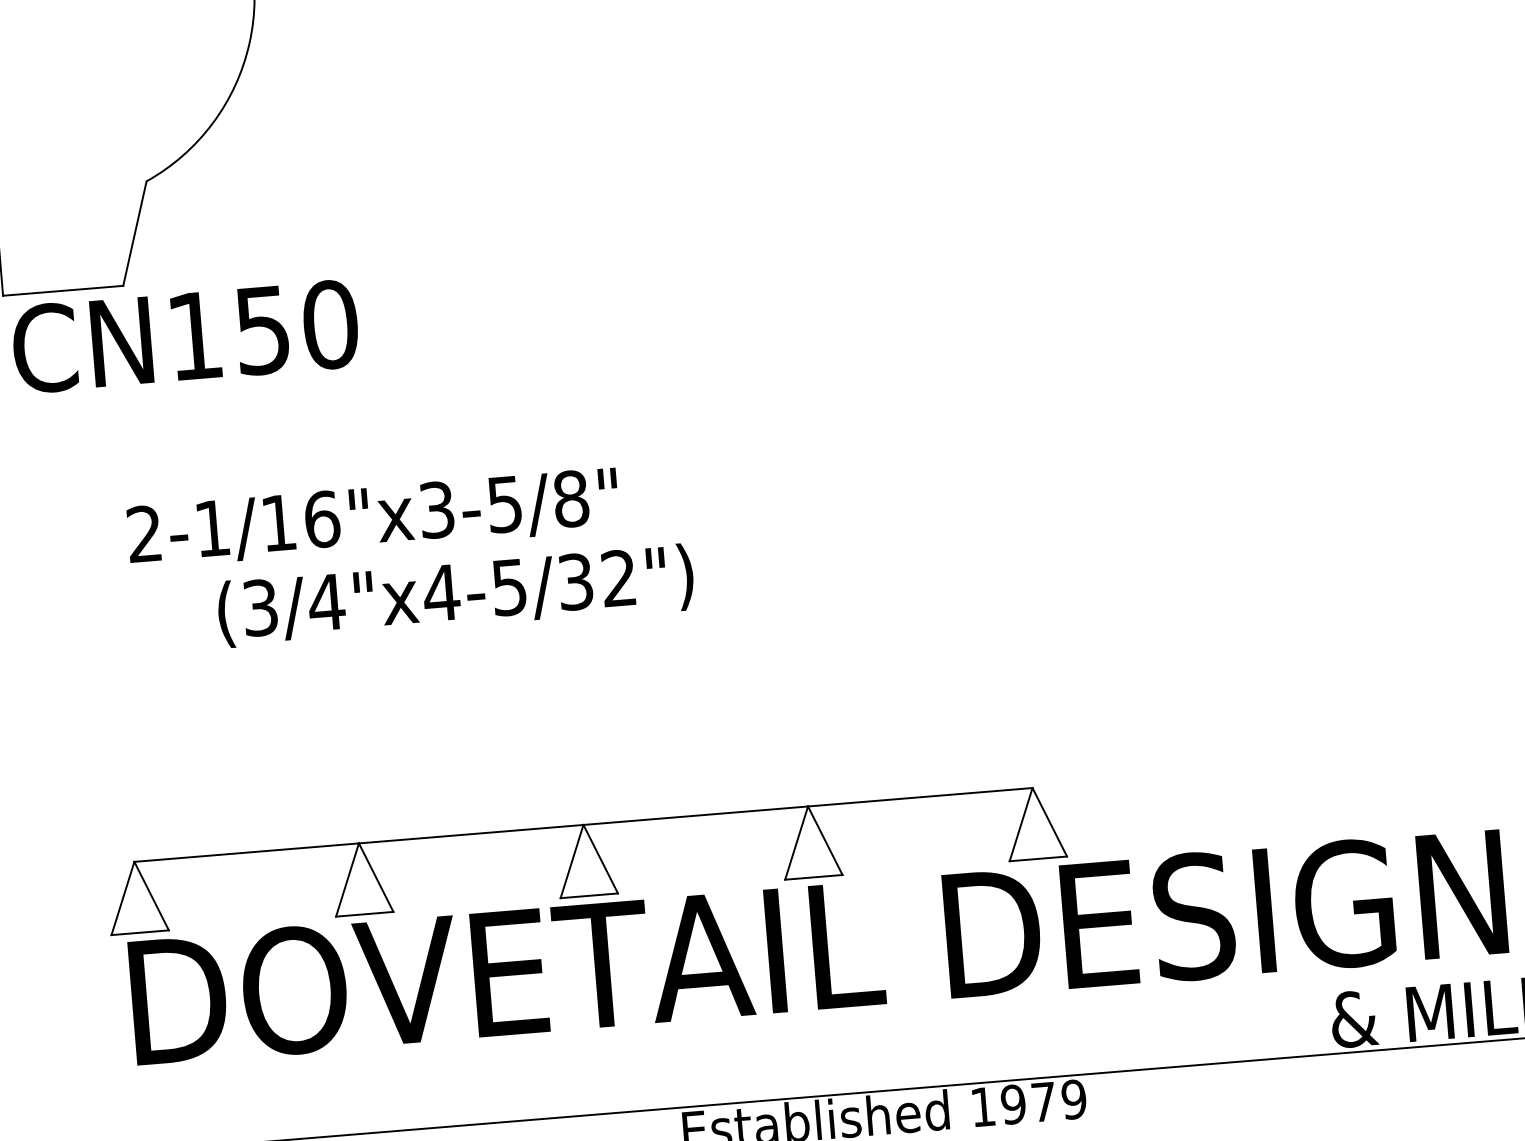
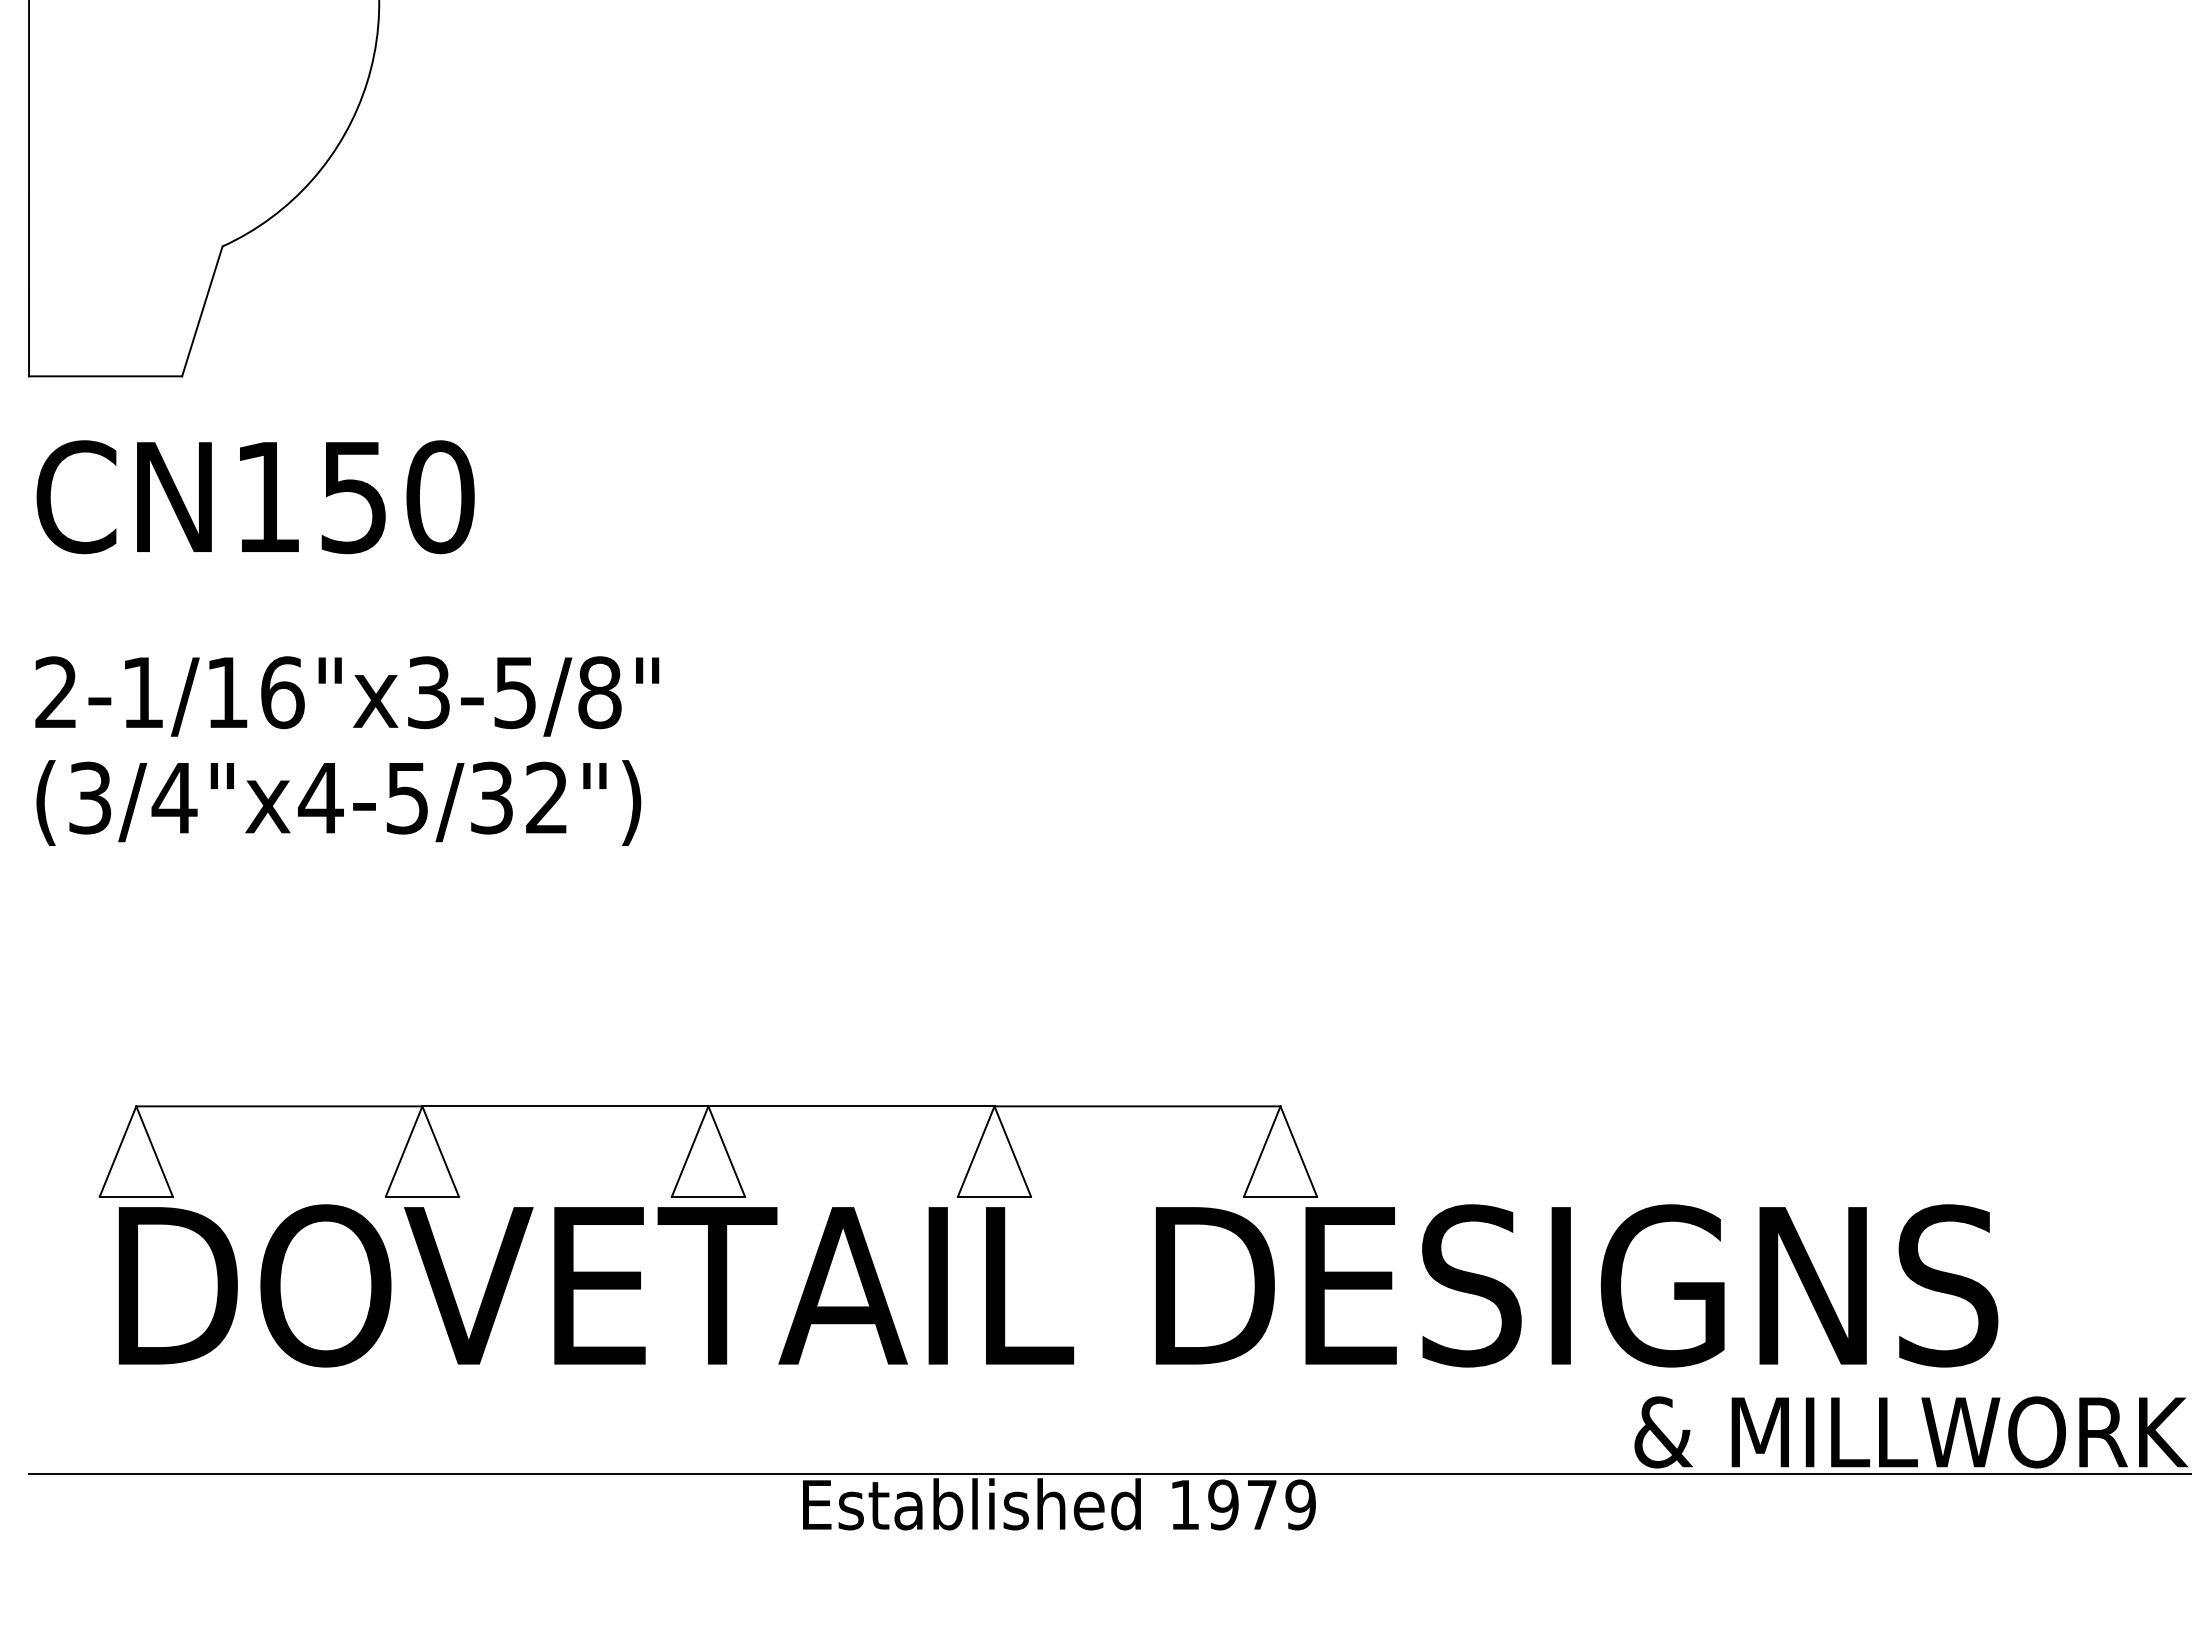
text: (185, 336) -> (255, 497), moved
text: (373, 518) -> (347, 696), moved
text: (455, 595) -> (338, 802), moved

